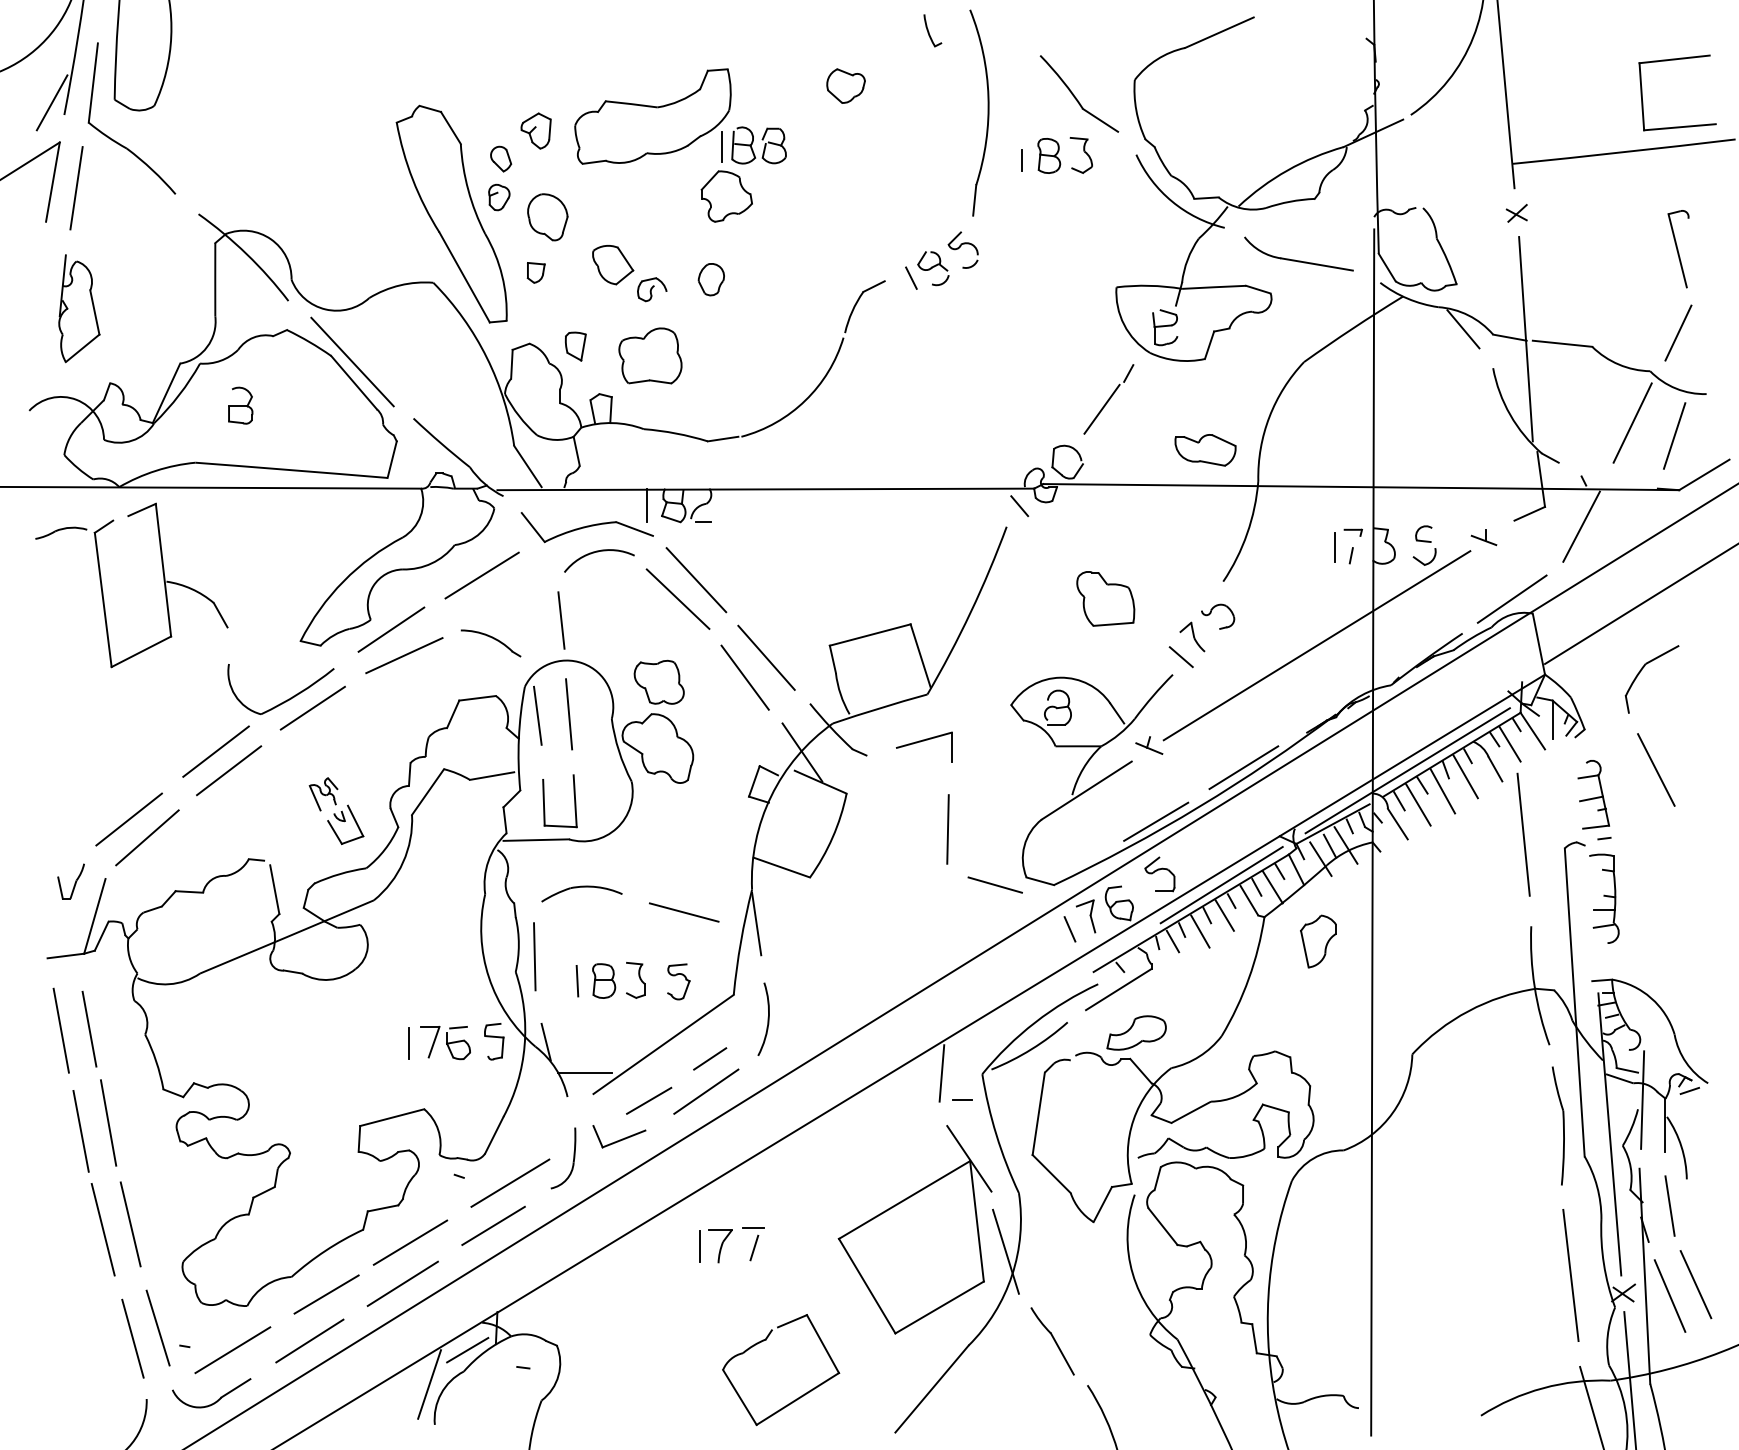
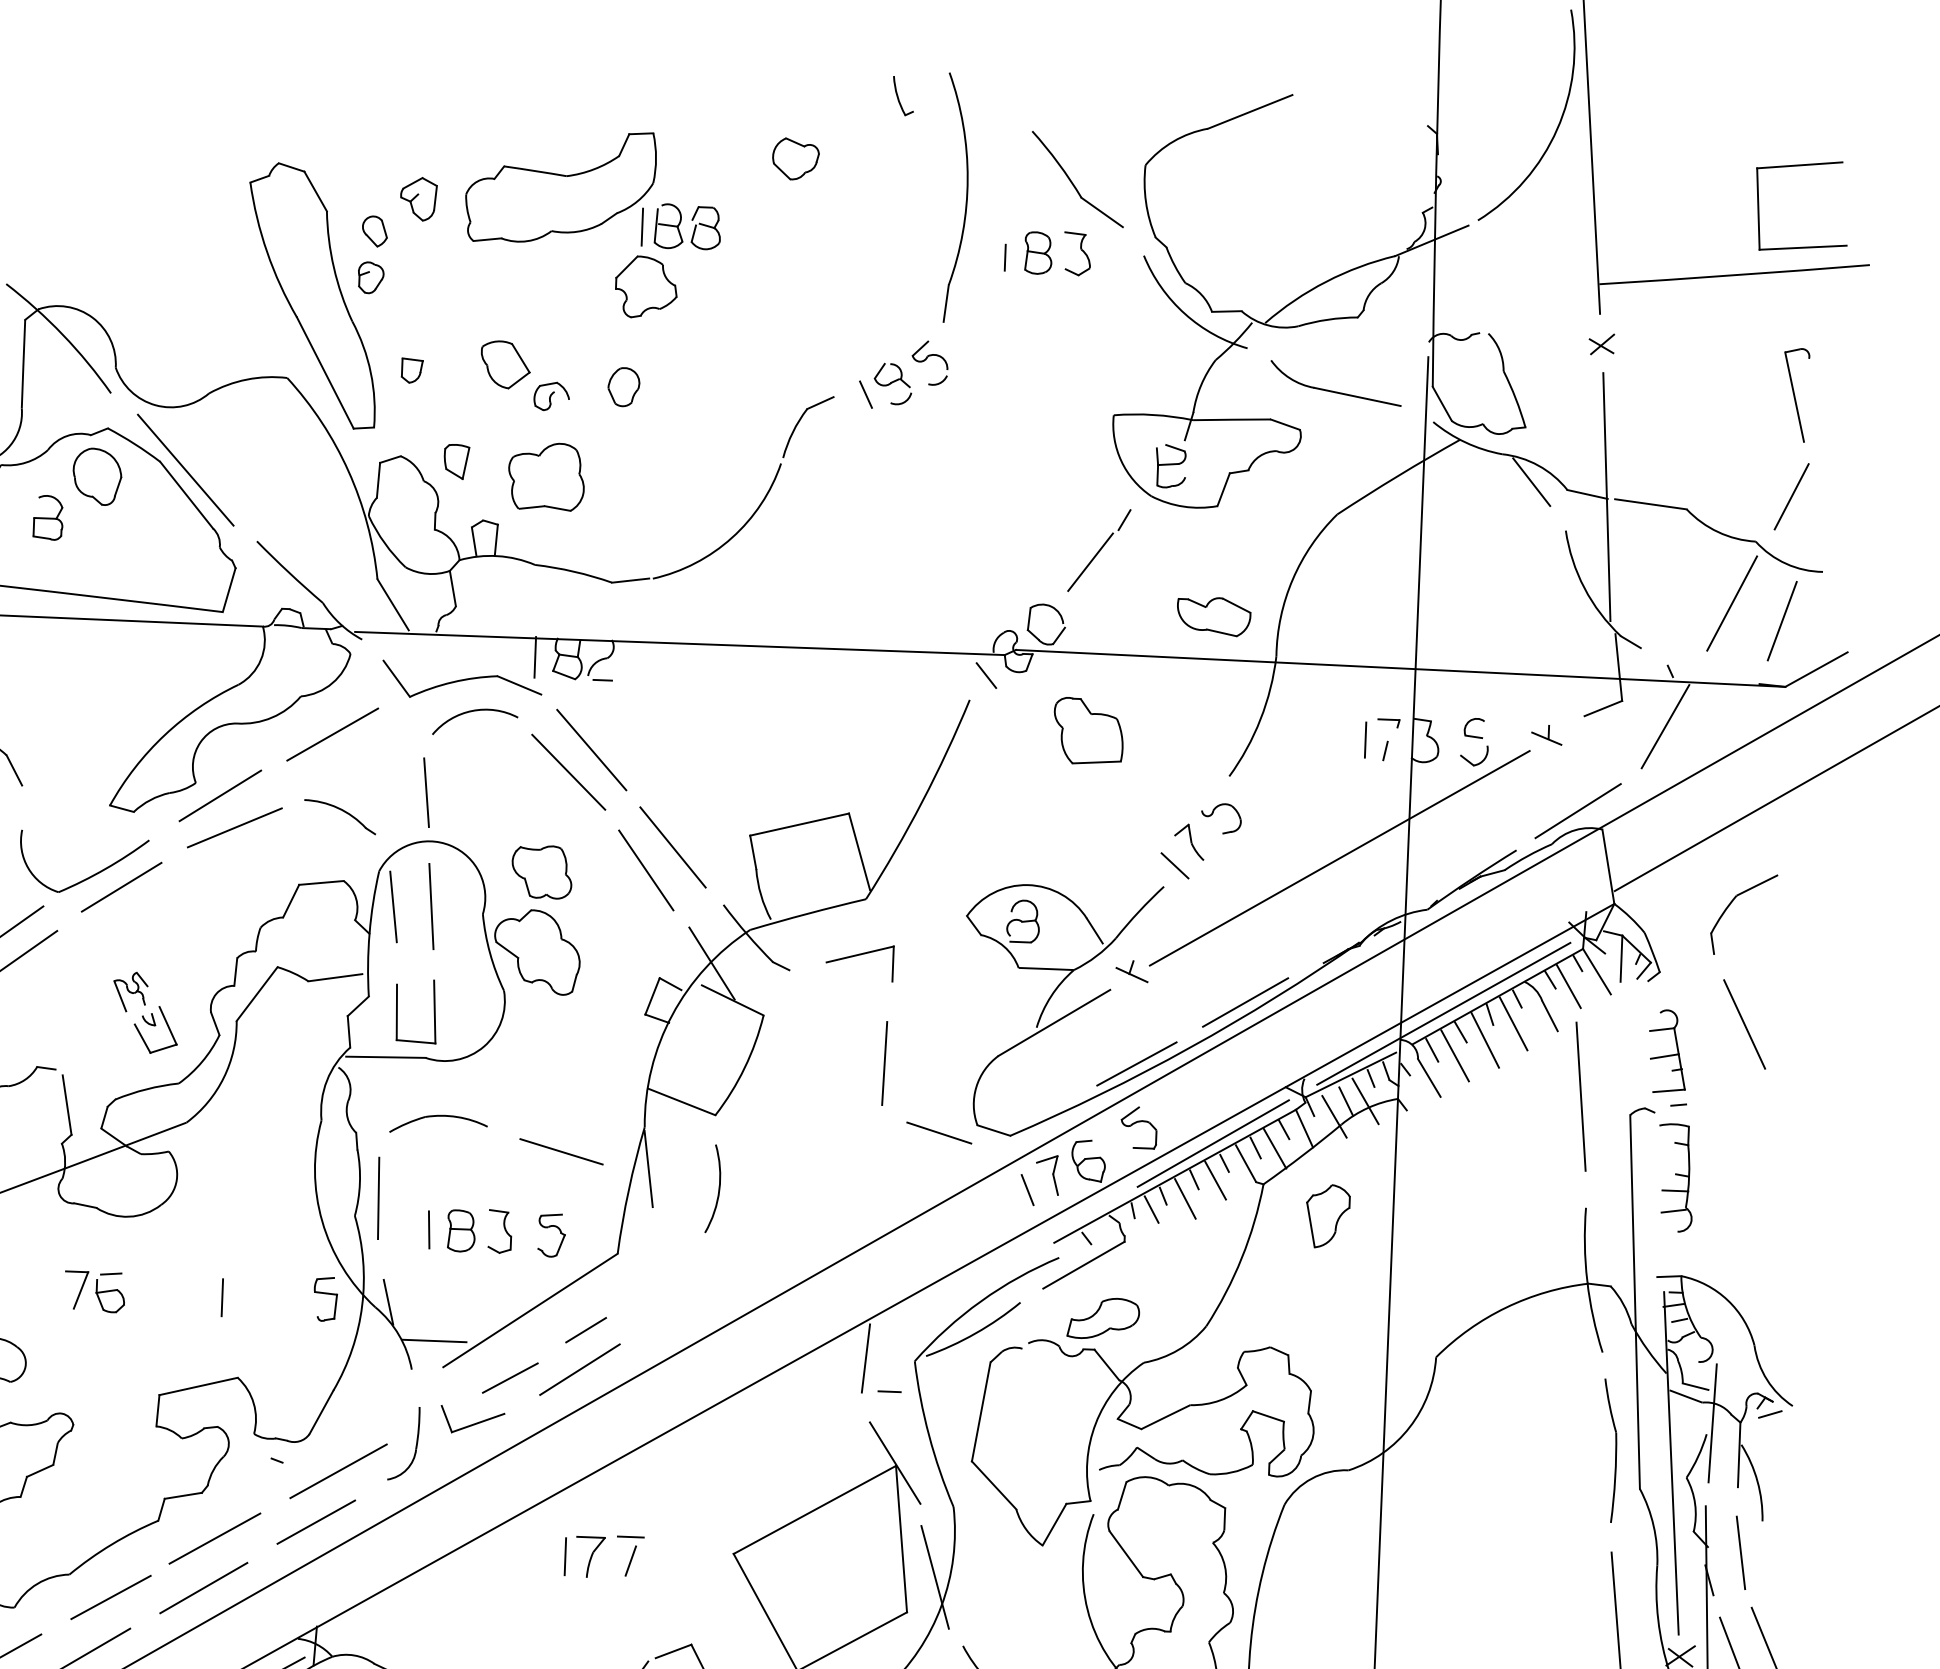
part: (547, 217) -> (96, 477), moved
part: (1105, 598) -> (1088, 730), moved
arc: (767, 1018) -> (718, 1188), moved
part: (445, 1043) -> (94, 1292), moved

